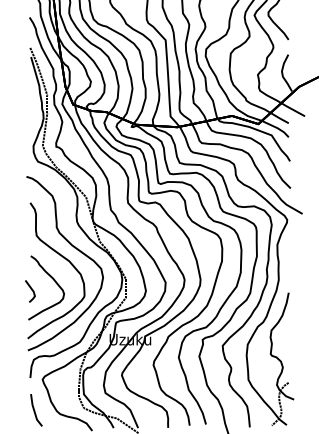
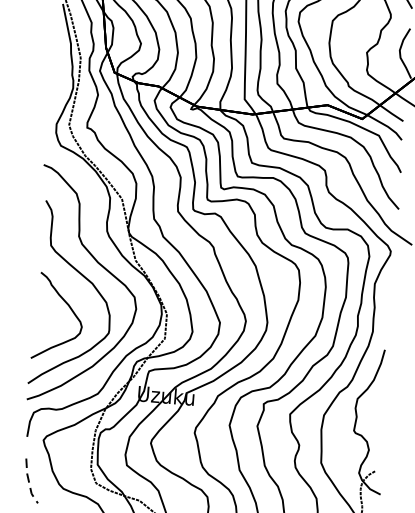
line: (31, 290) -> (38, 318), removed
line: (34, 411) -> (29, 482), solid -> dashed

